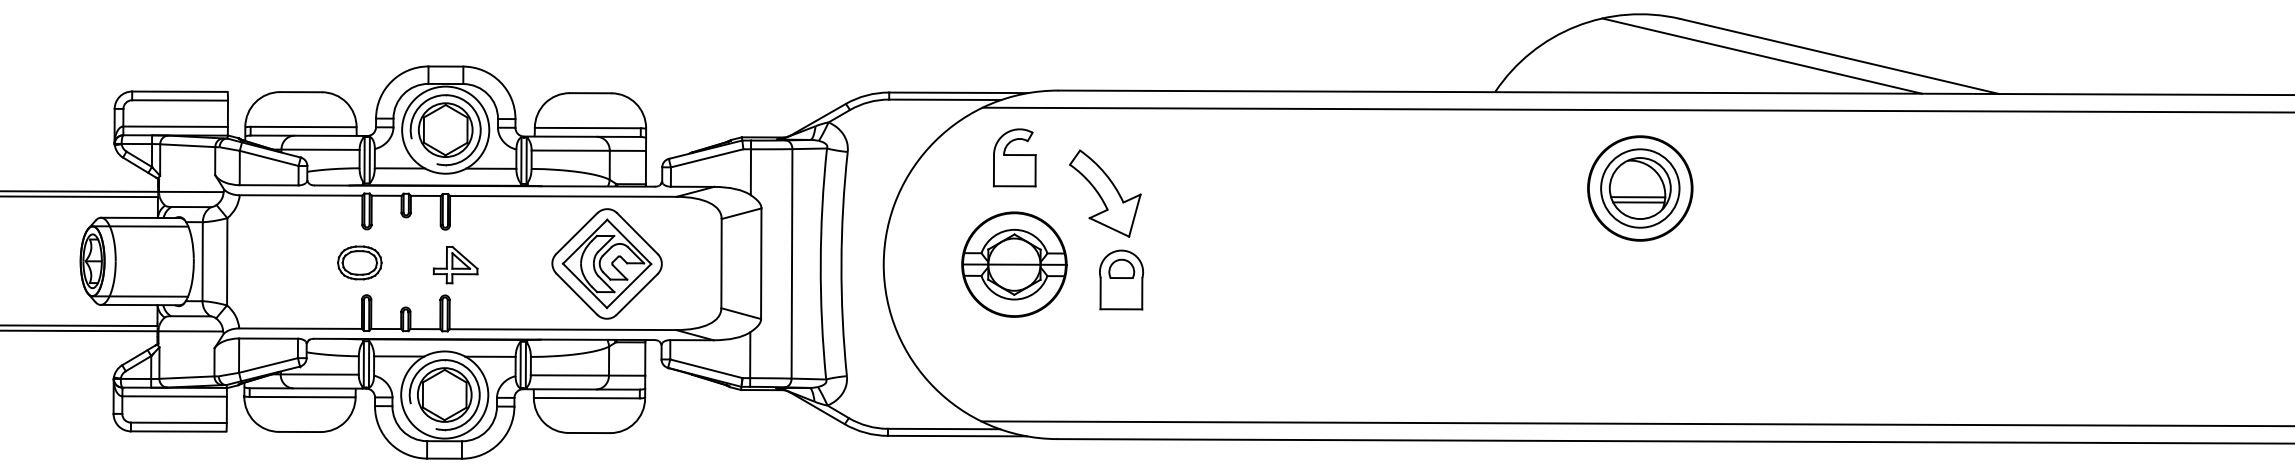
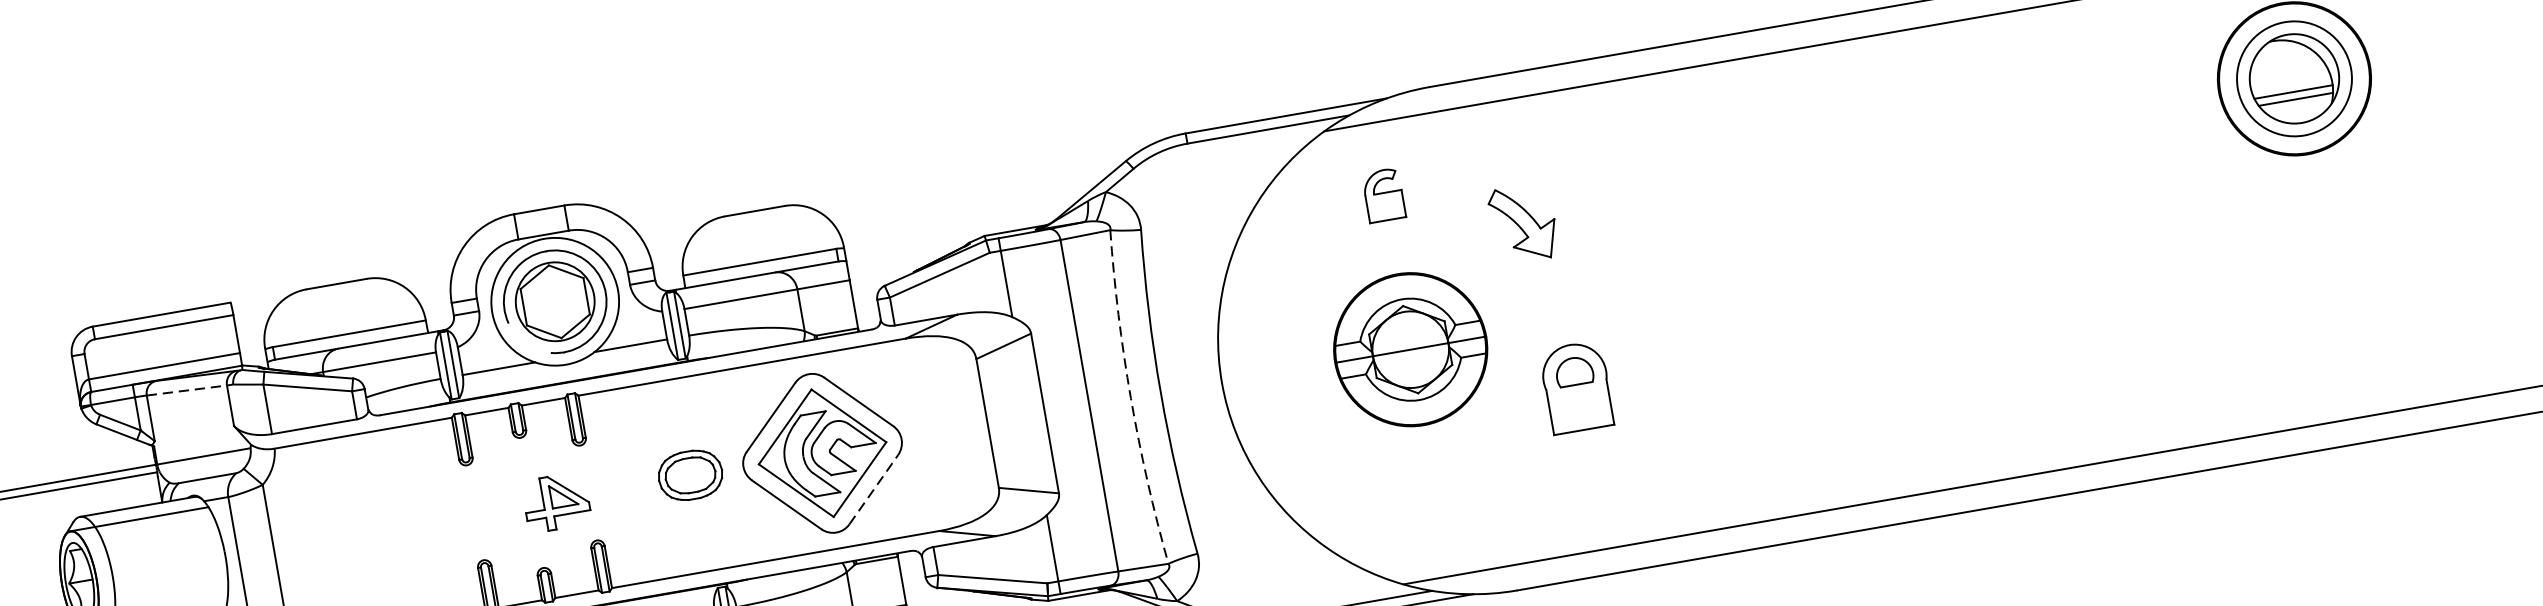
line: (187, 145) -> (186, 390), solid -> dashed
part: (1014, 157) -> (1383, 194), size x0.6
part: (1105, 193) -> (1523, 223), size x0.6
part: (359, 262) -> (689, 474), moved
arc: (820, 263) -> (1130, 397), solid -> dashed
part: (455, 264) -> (556, 501), moved
part: (1121, 279) -> (1576, 386), moved
line: (637, 294) -> (874, 489), solid -> dashed

